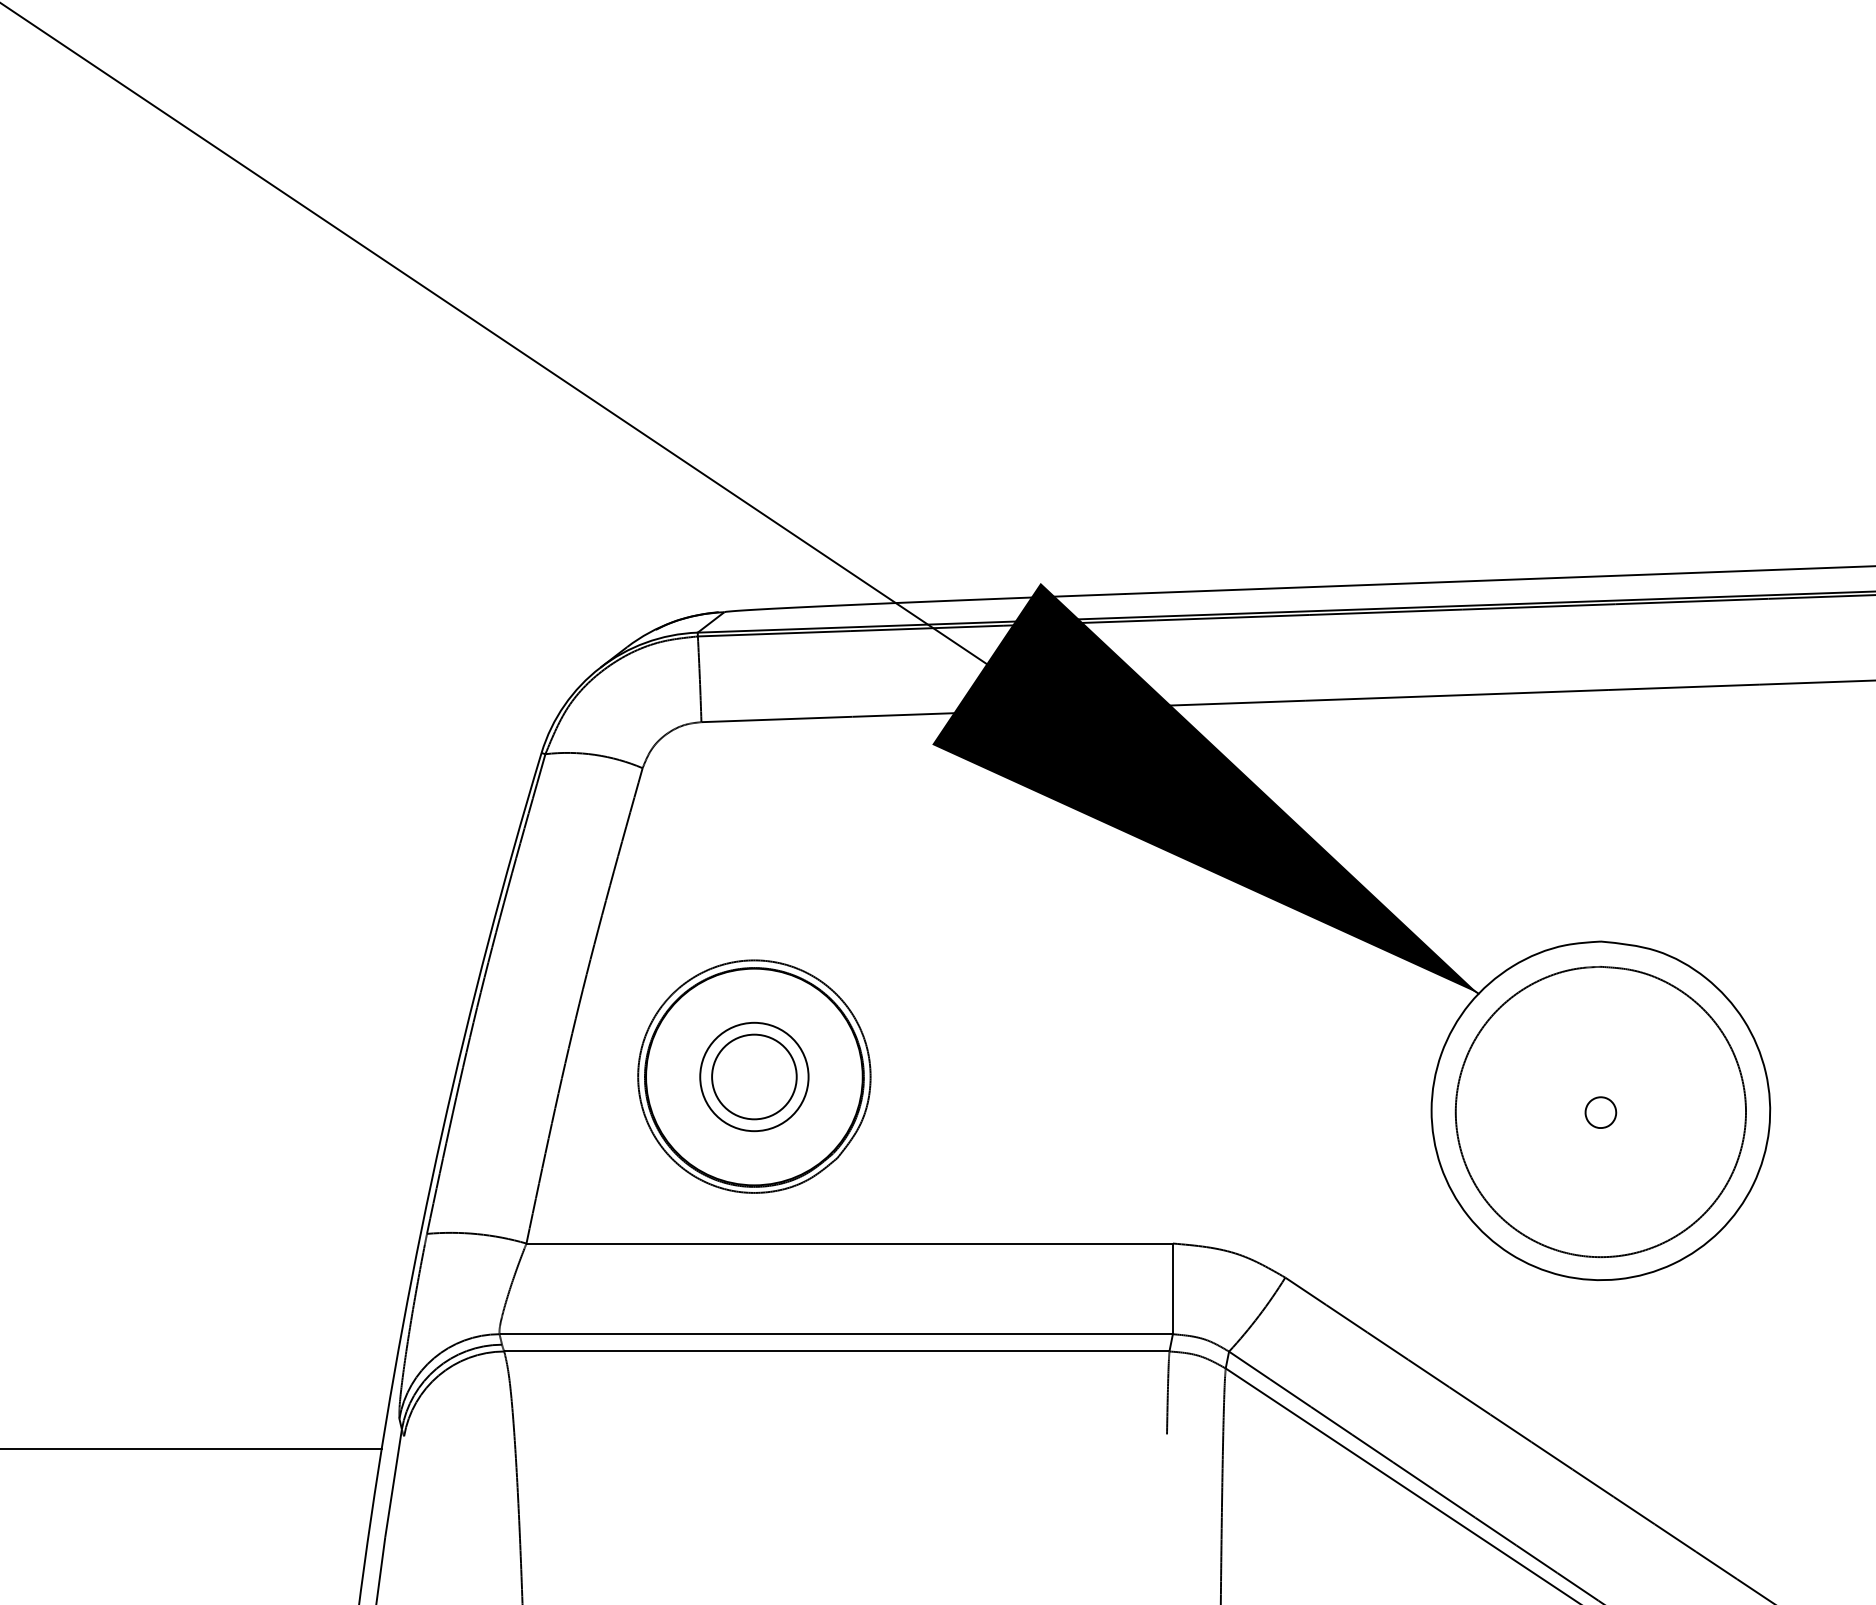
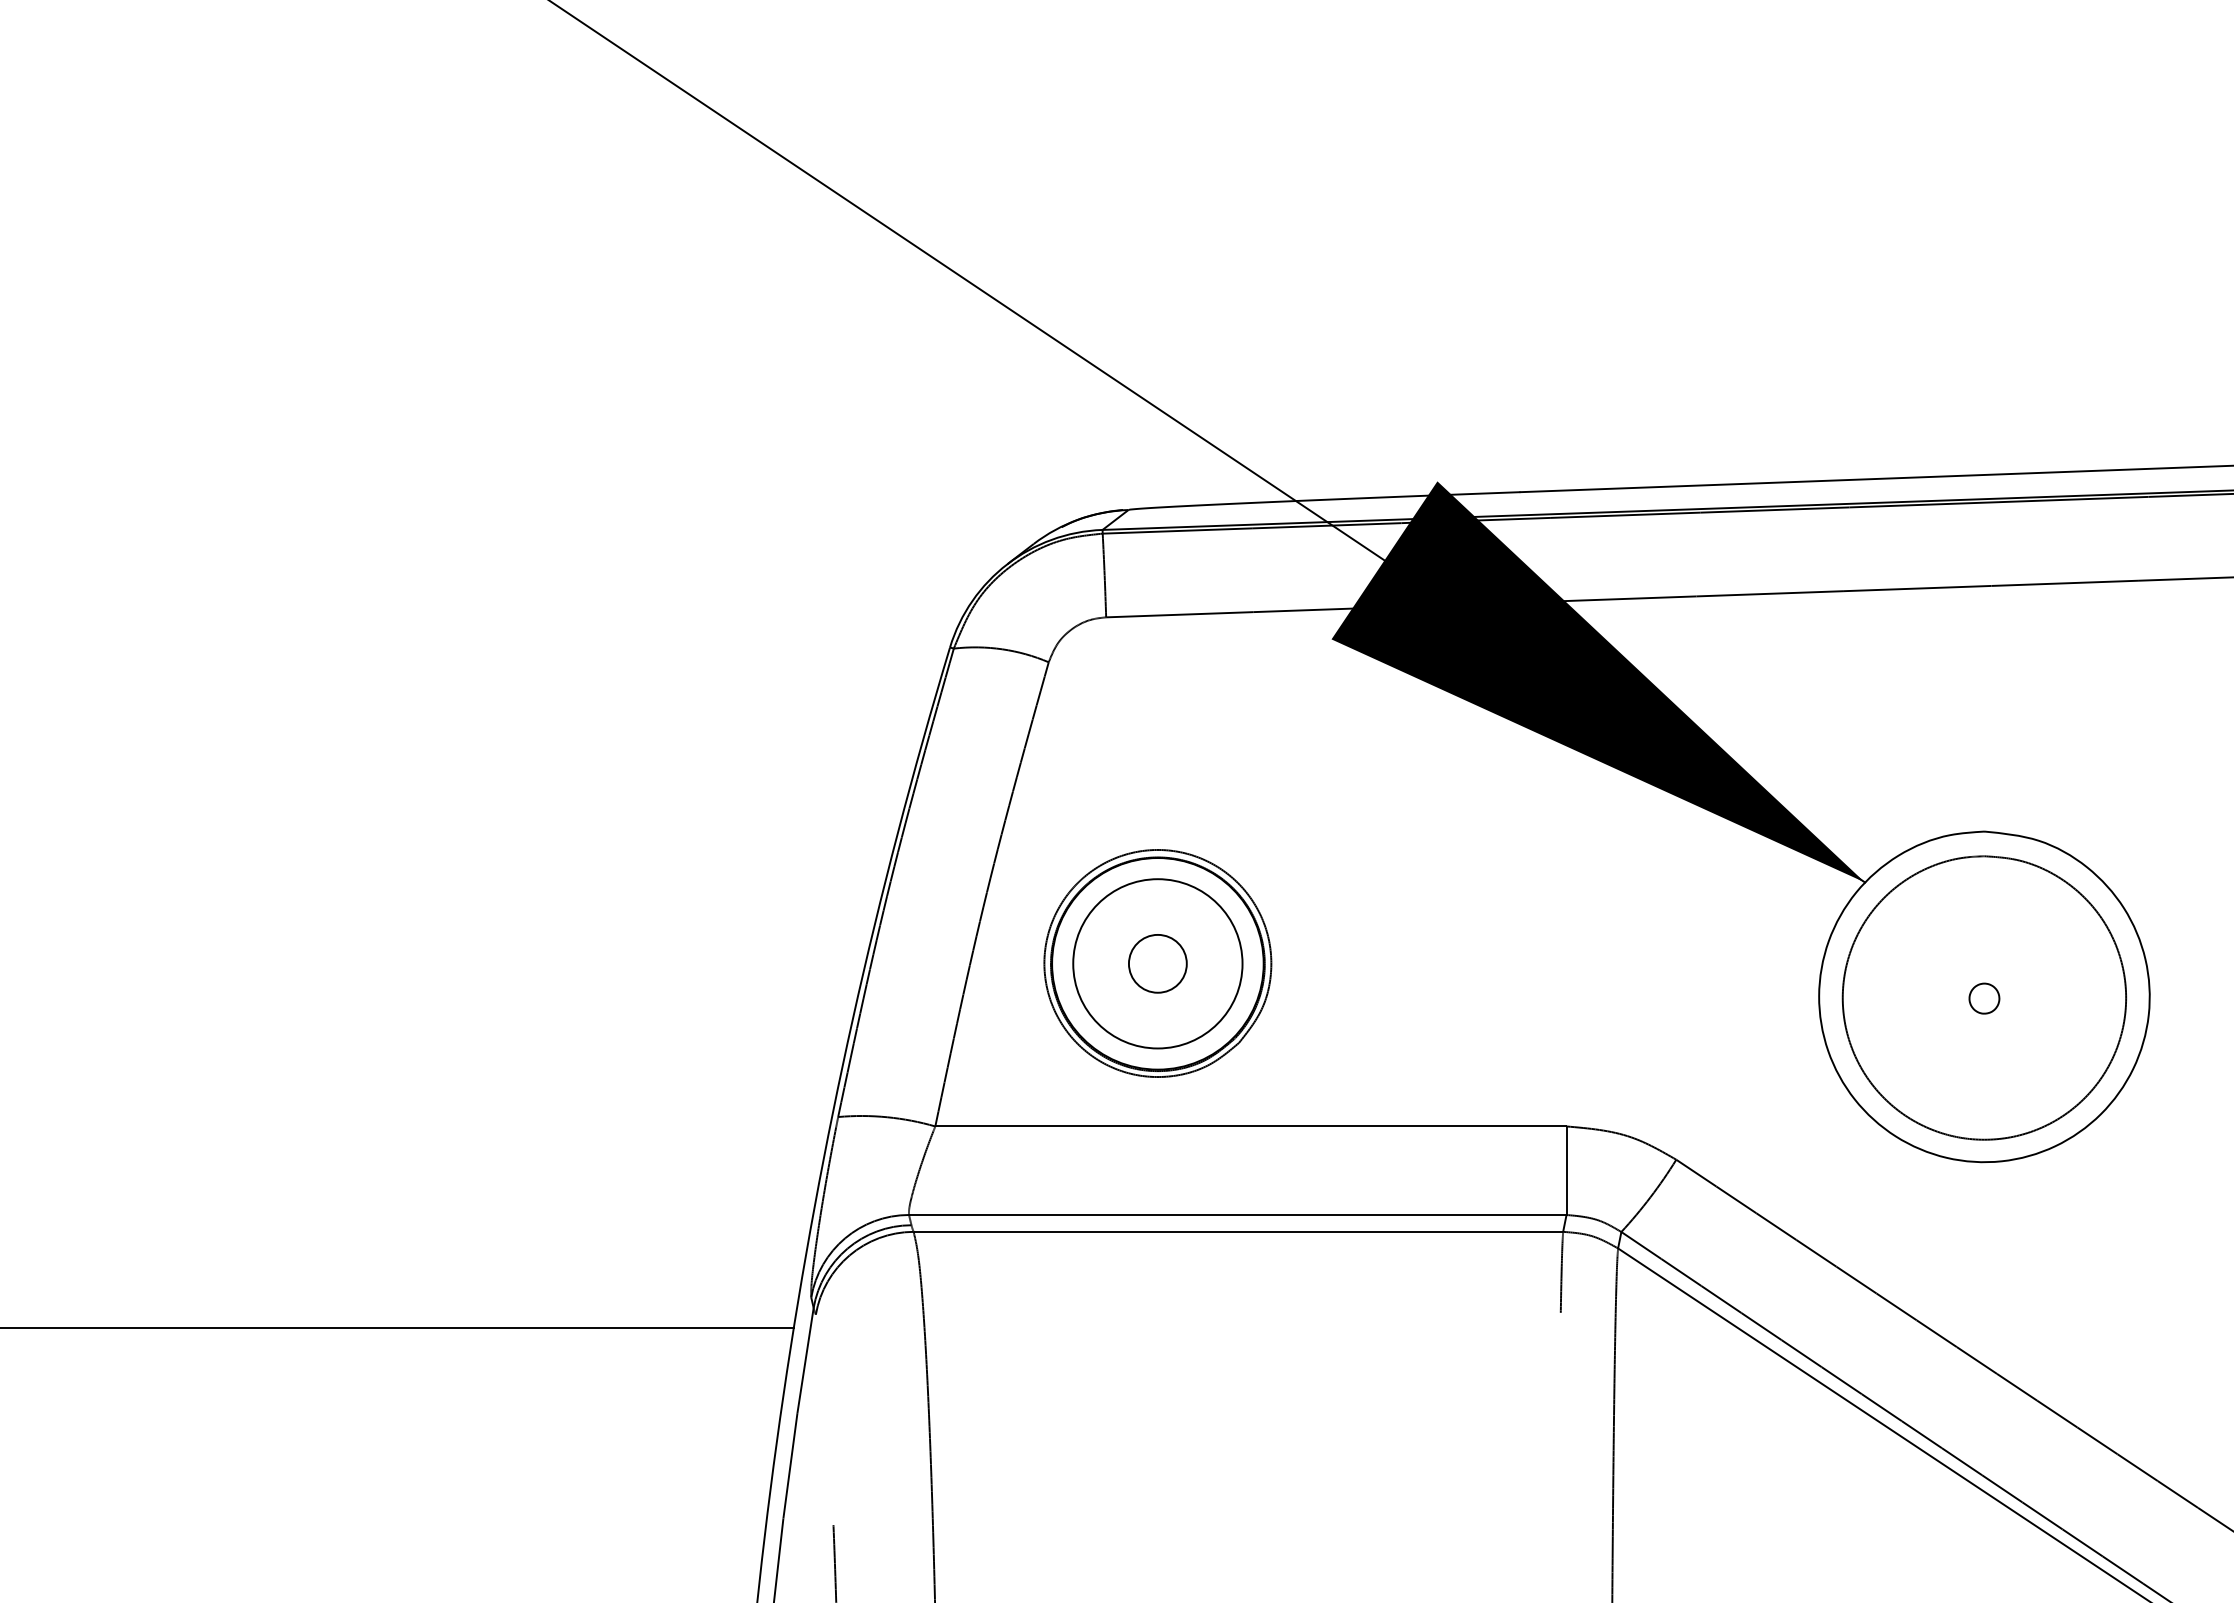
circle: (754, 1076) -> (1157, 963), size x0.7
circle: (754, 1076) -> (1157, 963), size x1.6

